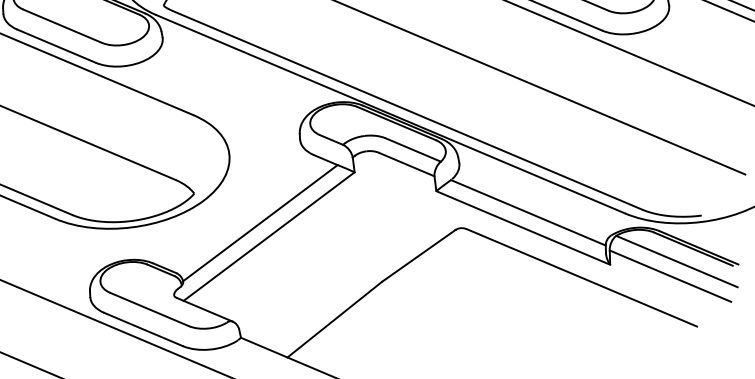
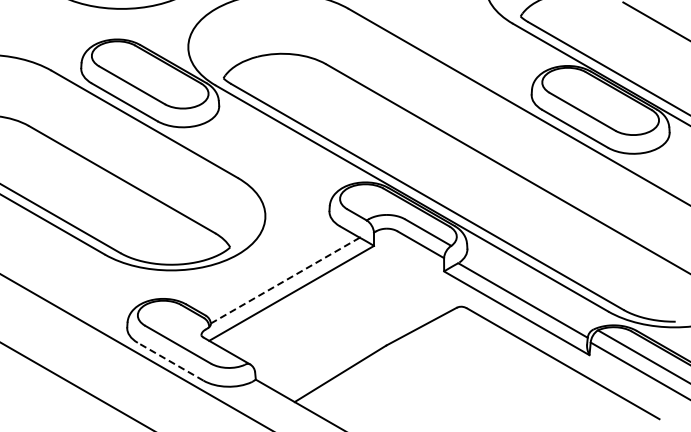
line: (260, 223) -> (285, 280), solid -> dashed
line: (143, 329) -> (170, 361), solid -> dashed

